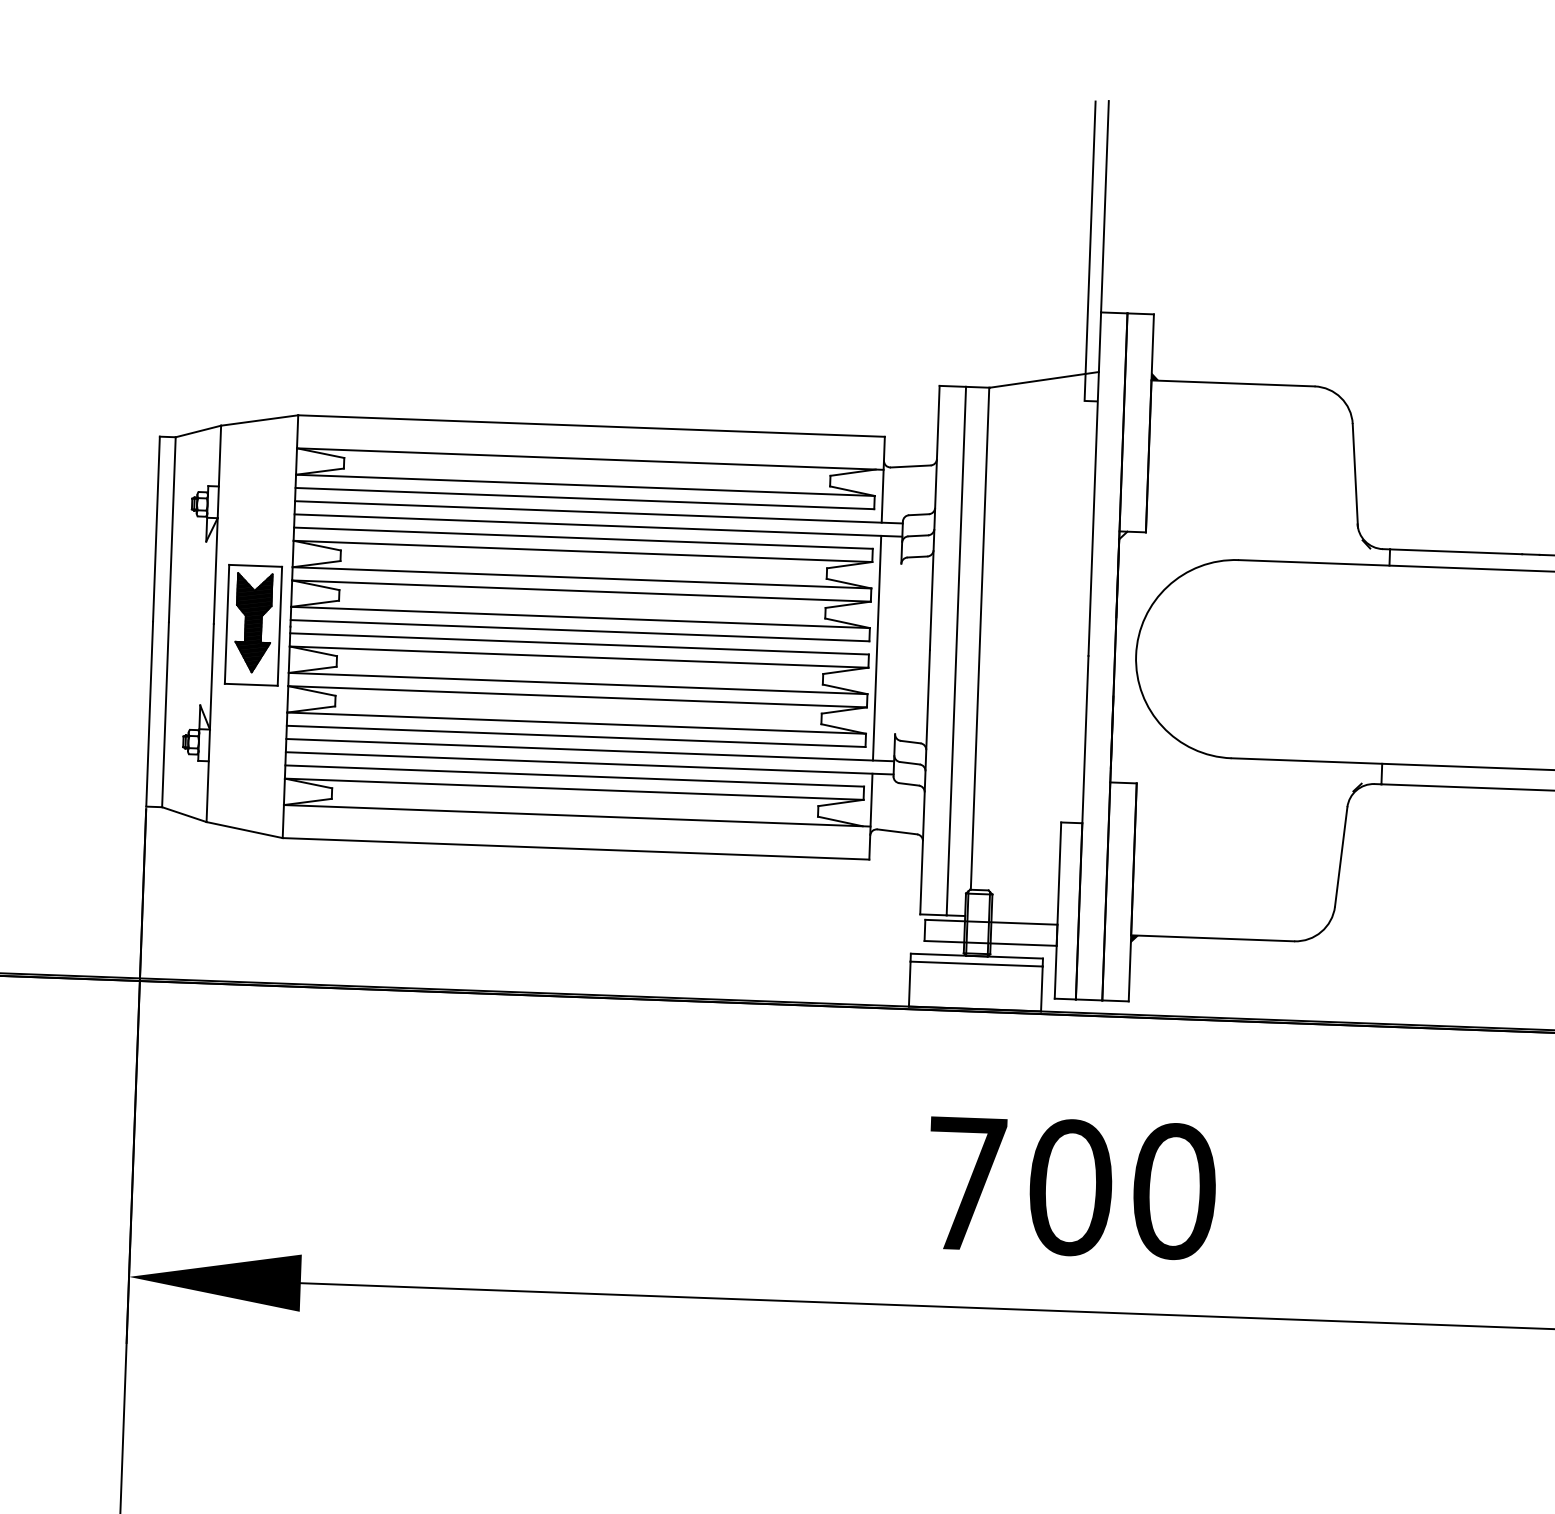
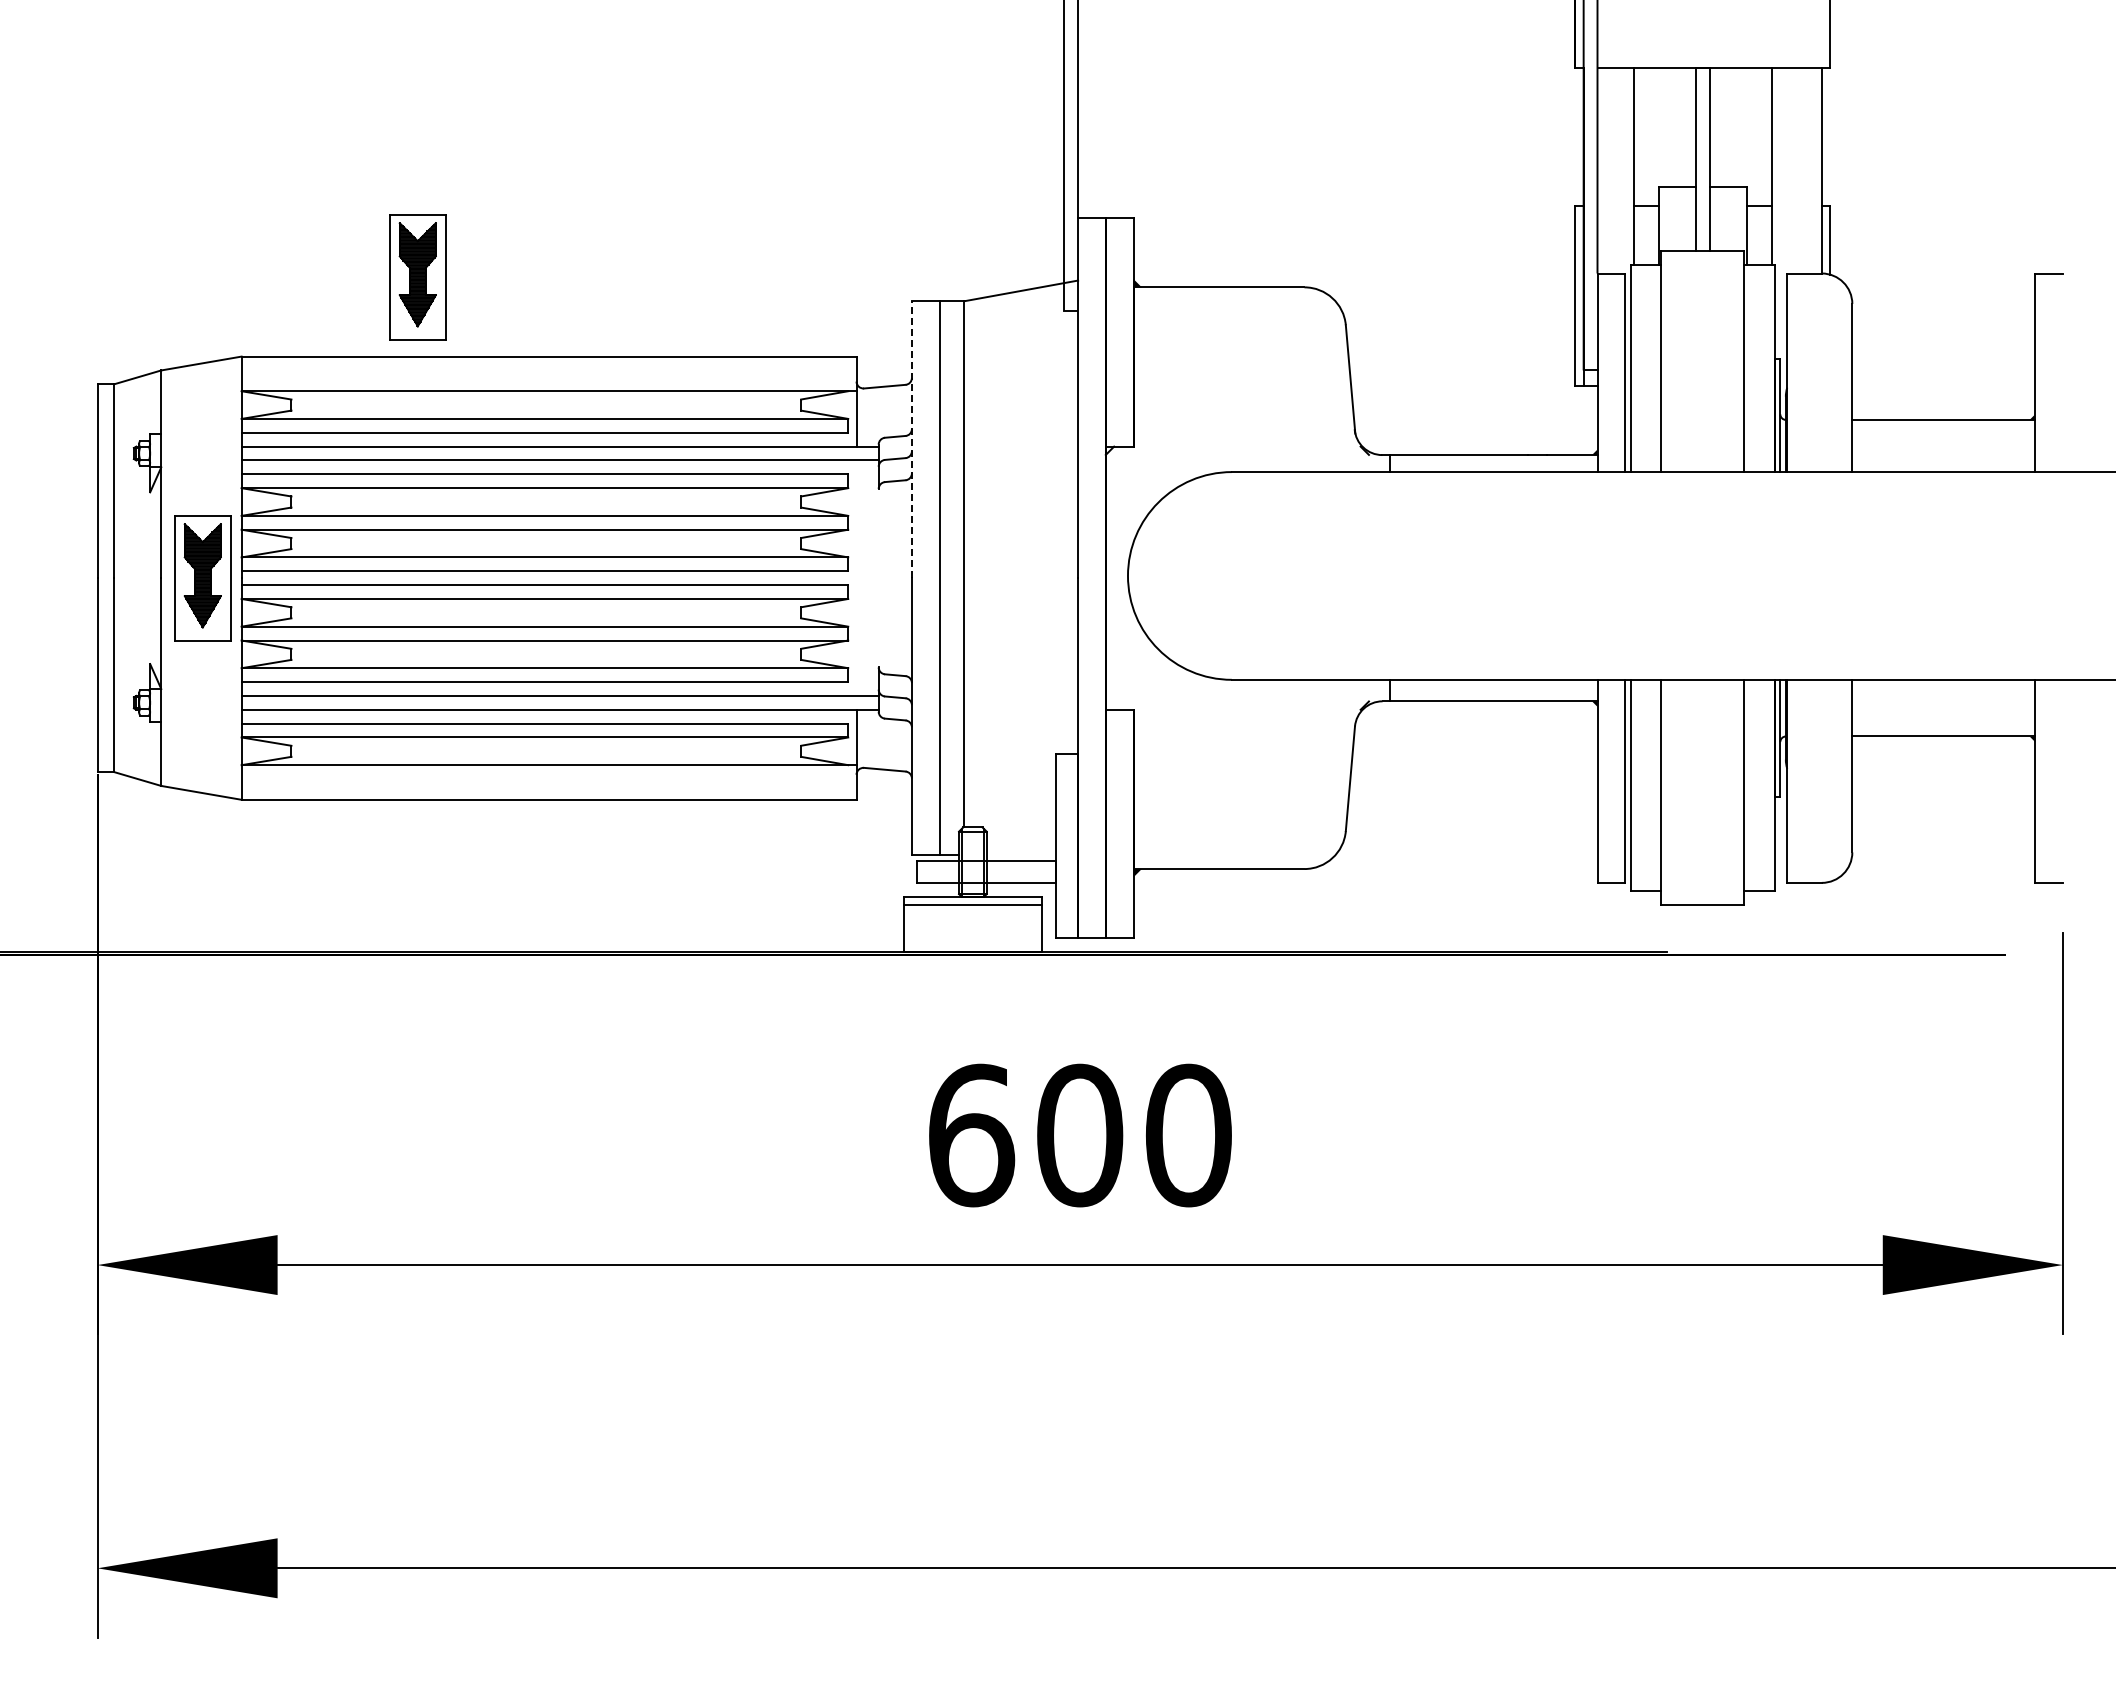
part: (468, 345) -> (417, 277), added
line: (934, 517) -> (911, 439), solid -> dashed
line: (877, 647) -> (856, 577), removed
text: (968, 1183) -> (972, 1135), 700 -> 600

